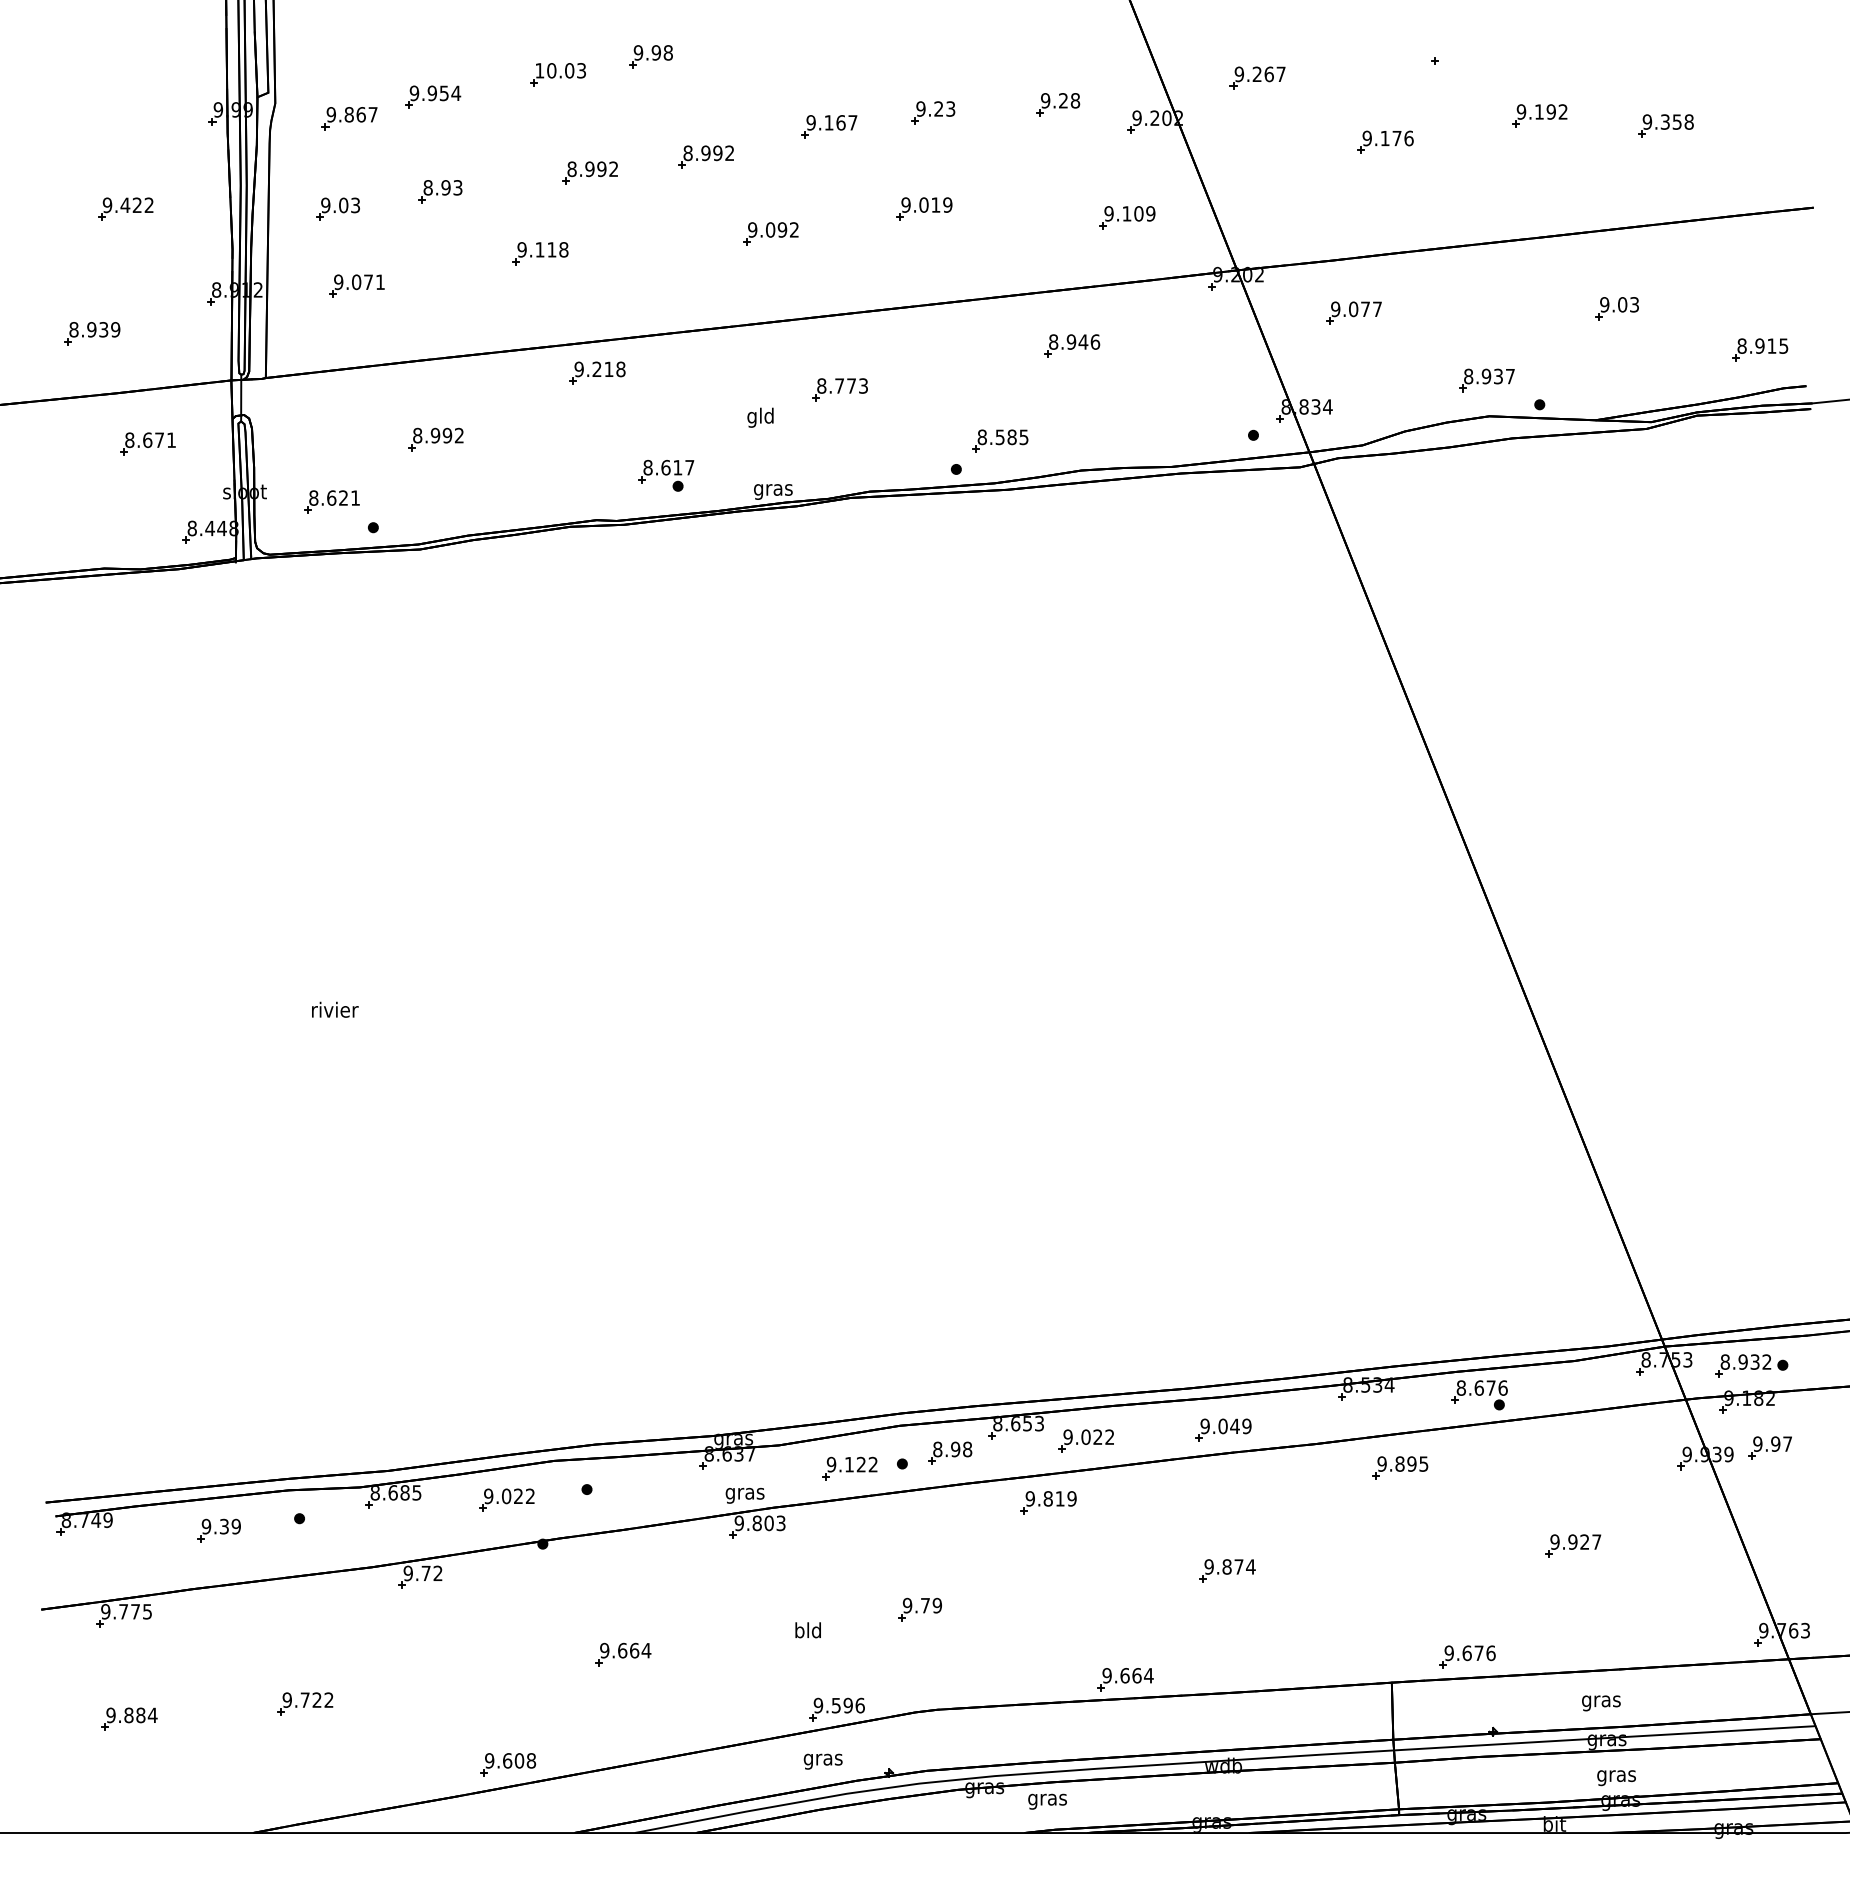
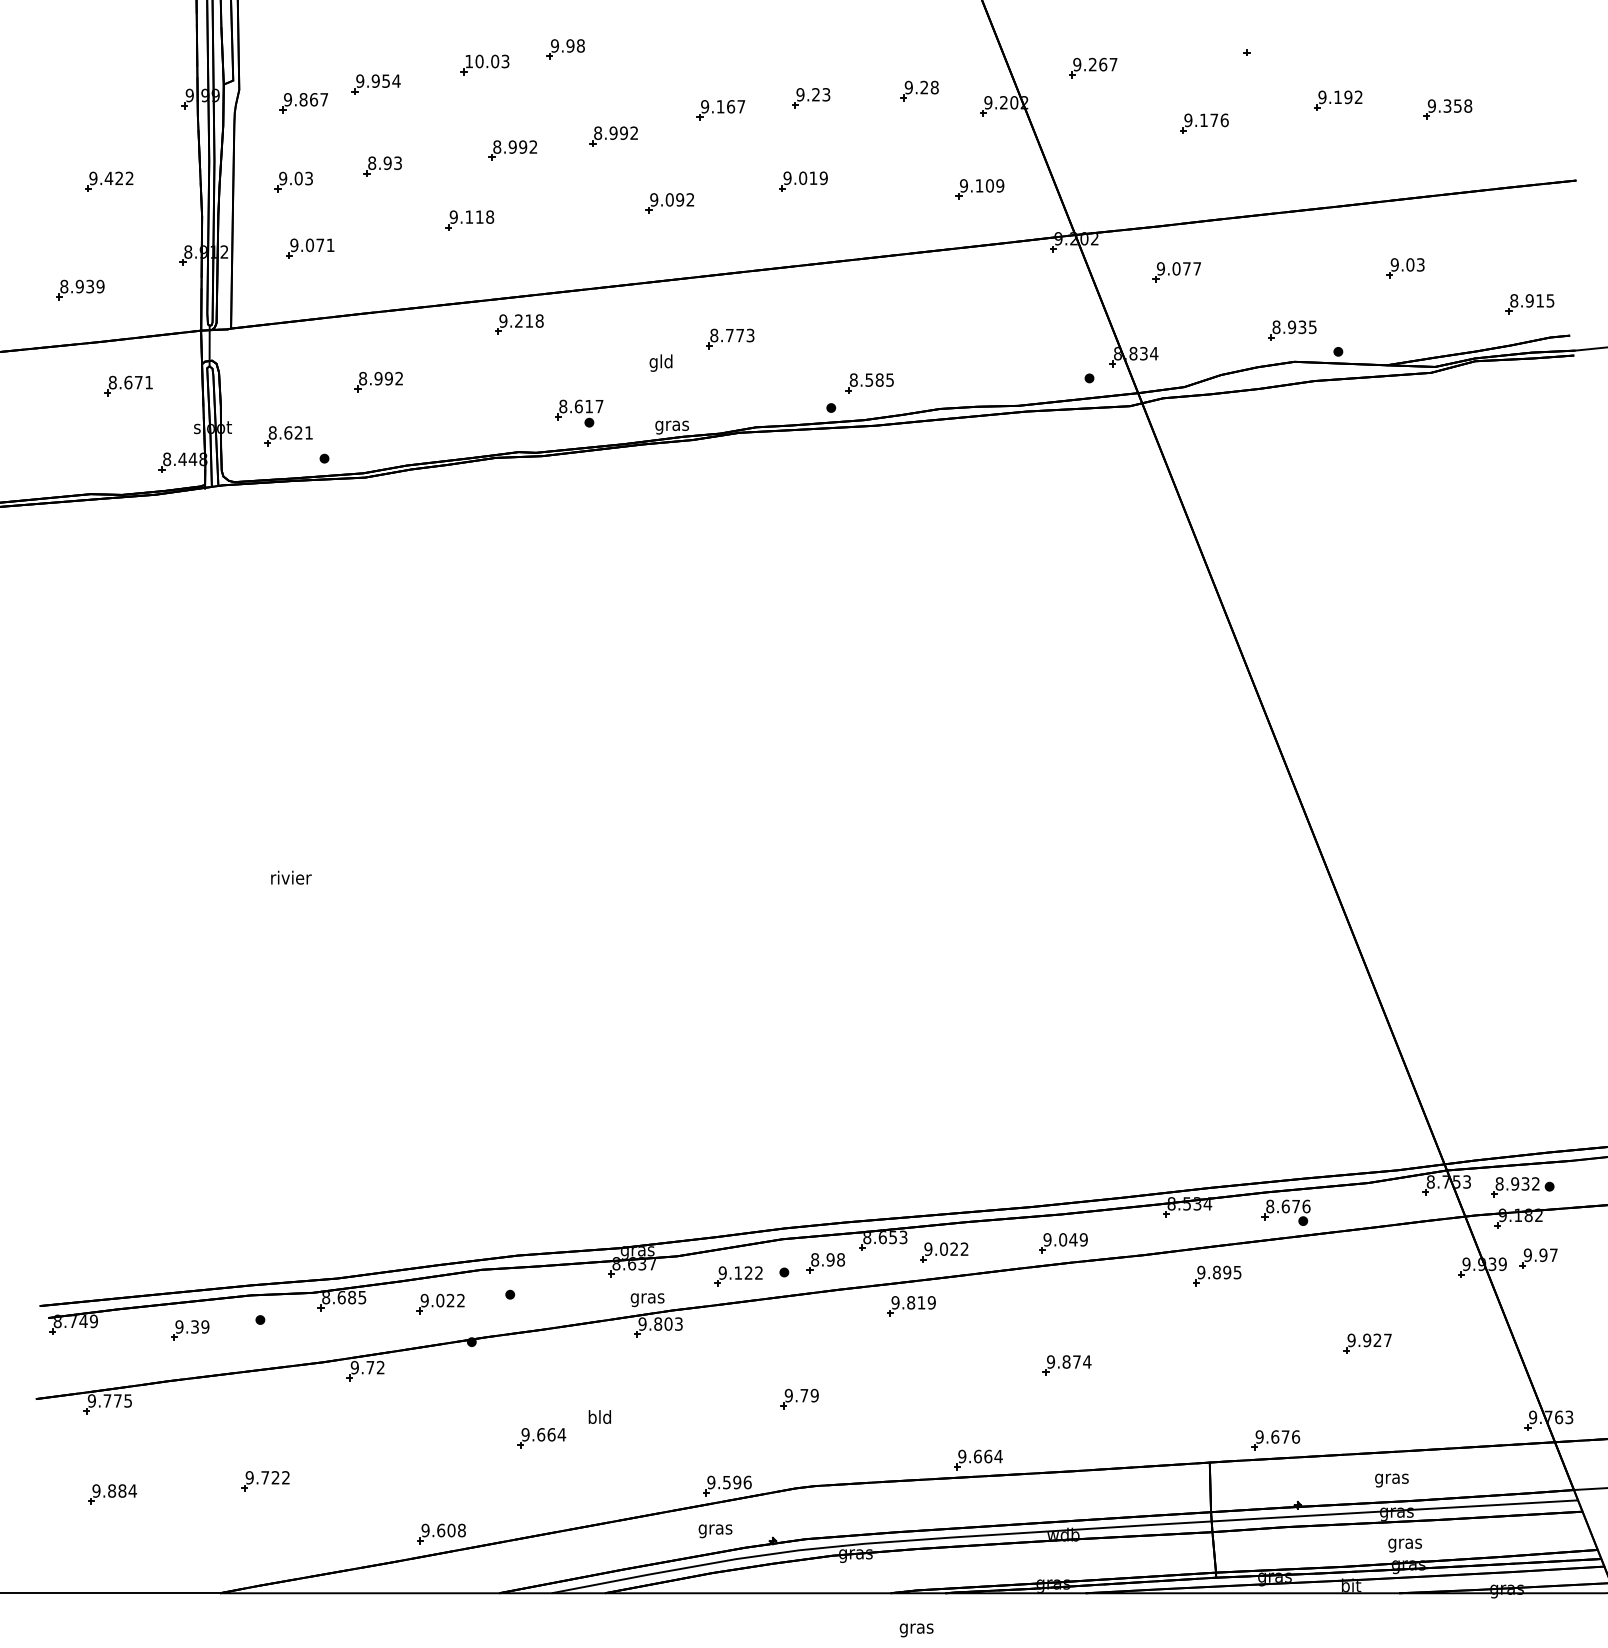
part: (1072, 345) -> (932, 300), removed
text: (1510, 376) -> (1312, 327), 8.937 -> 8.935
text: (807, 1630) -> (599, 1417), moved
text: (1047, 1801) -> (916, 1630), moved

